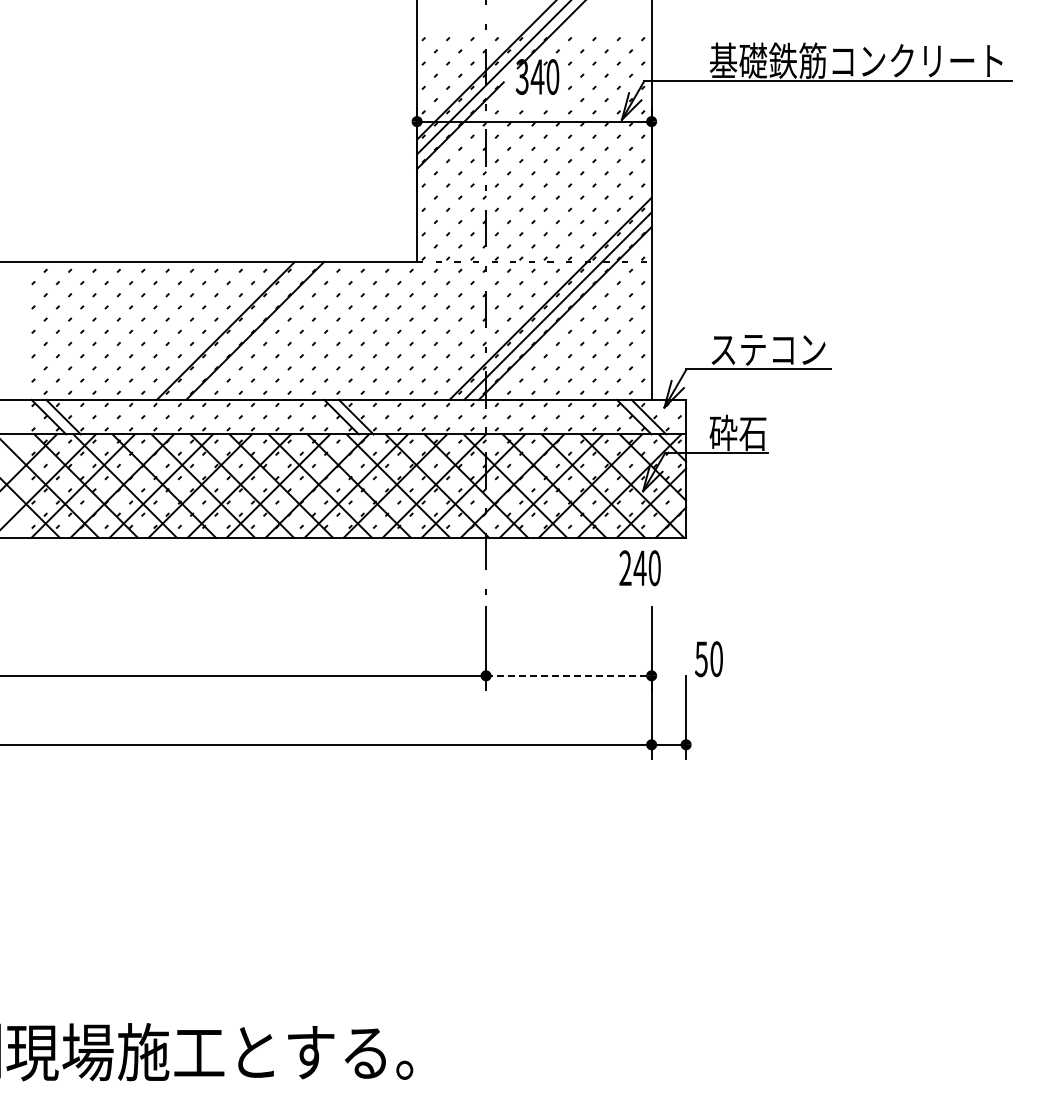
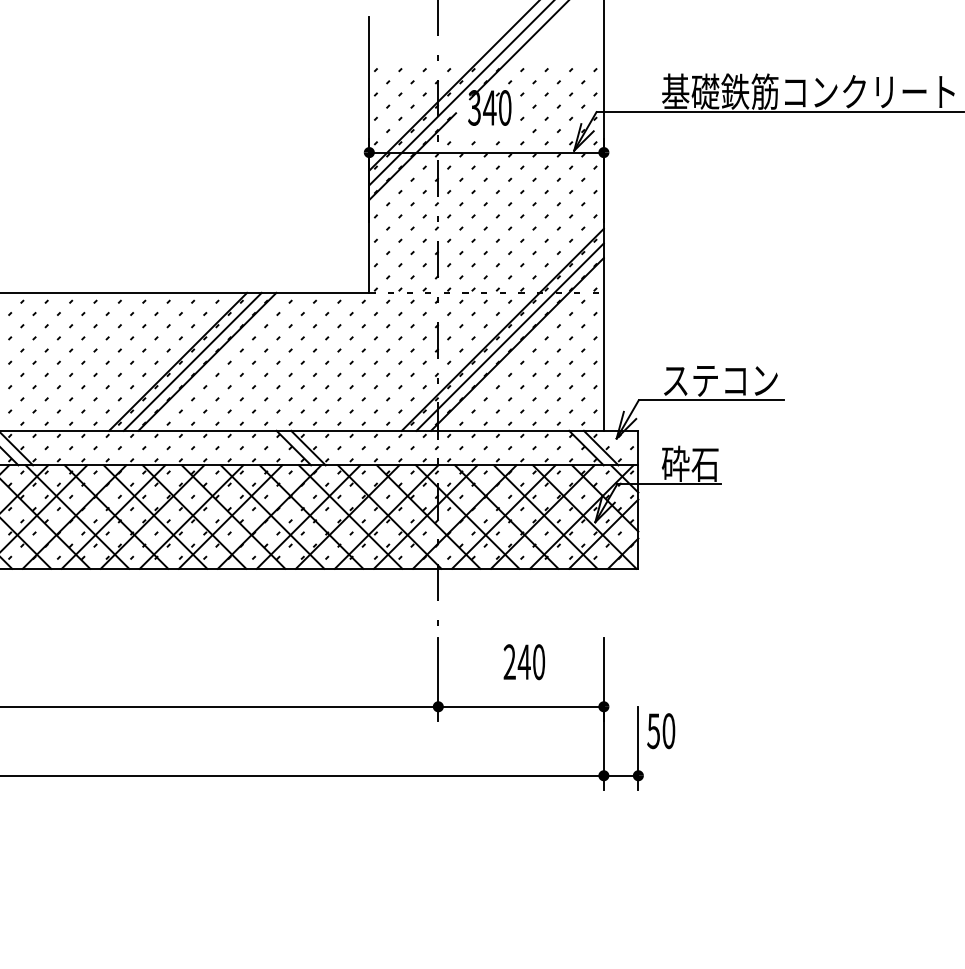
line: (240, 330) -> (192, 361), added
text: (639, 568) -> (523, 662), moved
text: (708, 659) -> (660, 731), moved
line: (568, 675) -> (520, 706), dashed -> solid

